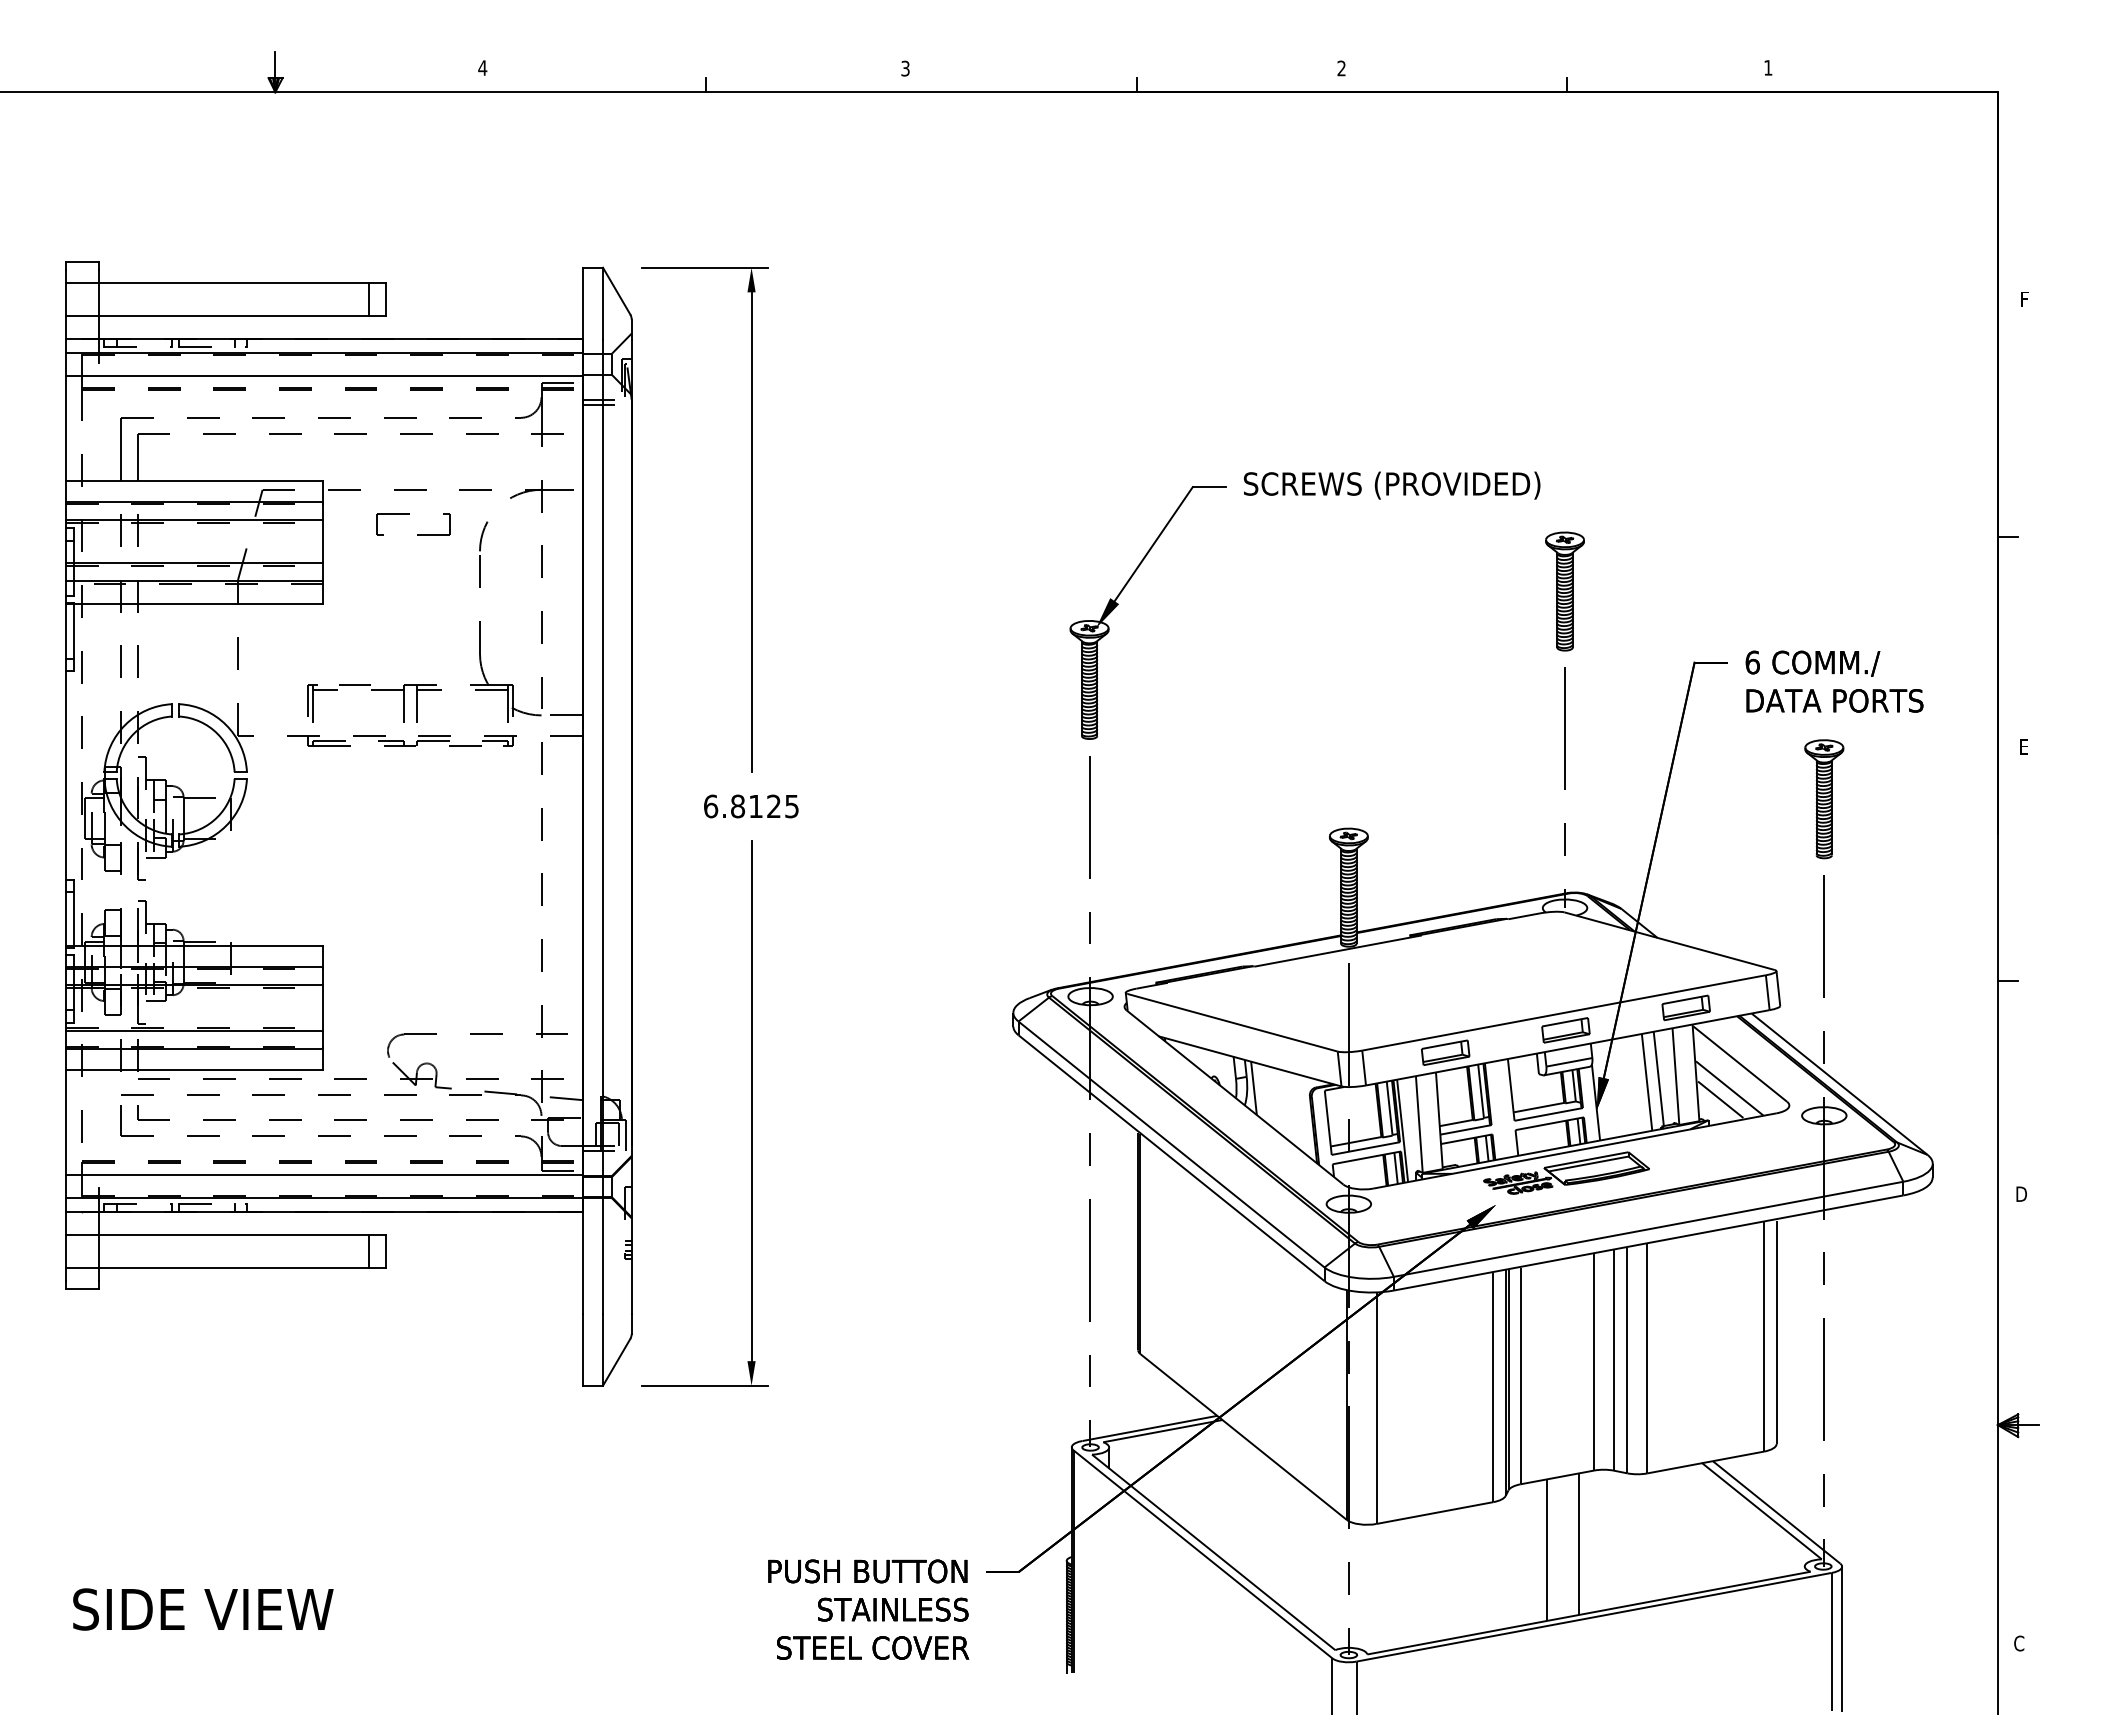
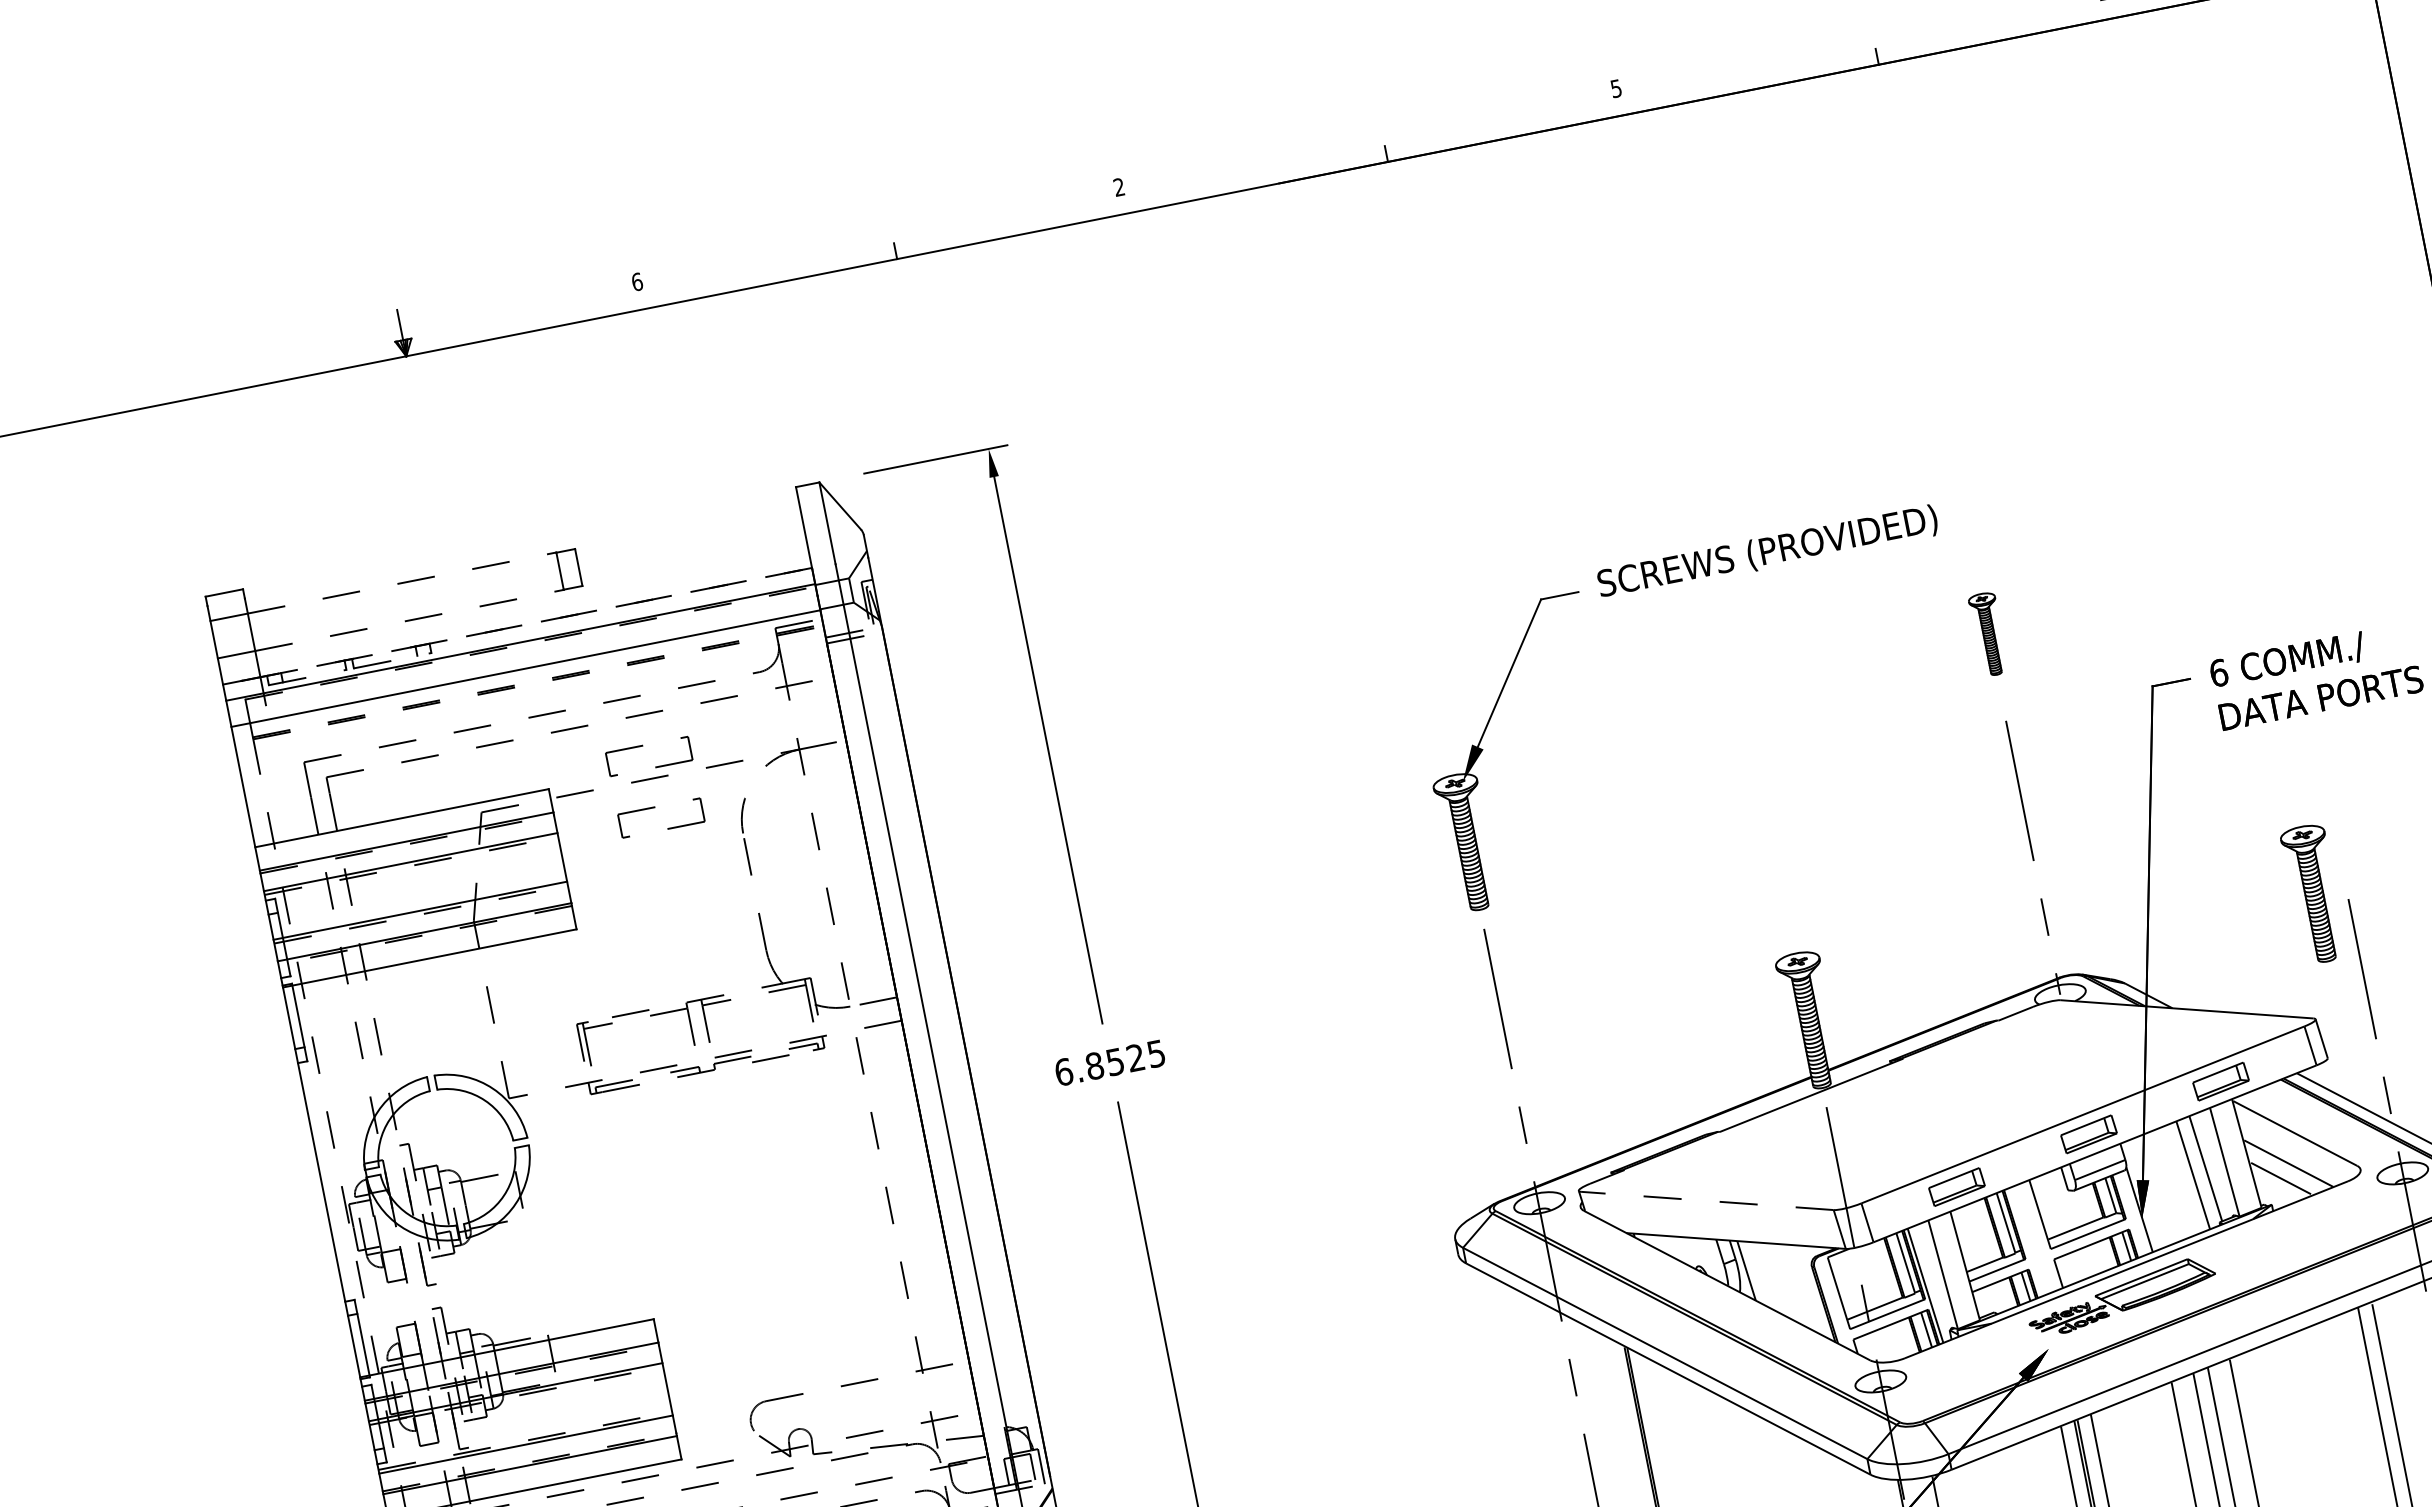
text: (482, 67) -> (636, 281), 4 -> 6
text: (905, 68) -> (1119, 187), 3 -> 2
text: (1341, 68) -> (1616, 88), 2 -> 5
line: (234, 282) -> (402, 582), solid -> dashed
line: (234, 315) -> (410, 620), solid -> dashed
line: (332, 338) -> (527, 624), solid -> dashed
part: (409, 460) -> (642, 745), added
part: (1564, 591) -> (1988, 634), size x0.6
part: (1824, 799) -> (2314, 894), moved
text: (755, 806) -> (1114, 1062), 6.8125 -> 6.8525
line: (1232, 1022) -> (1707, 1200), solid -> dashed

